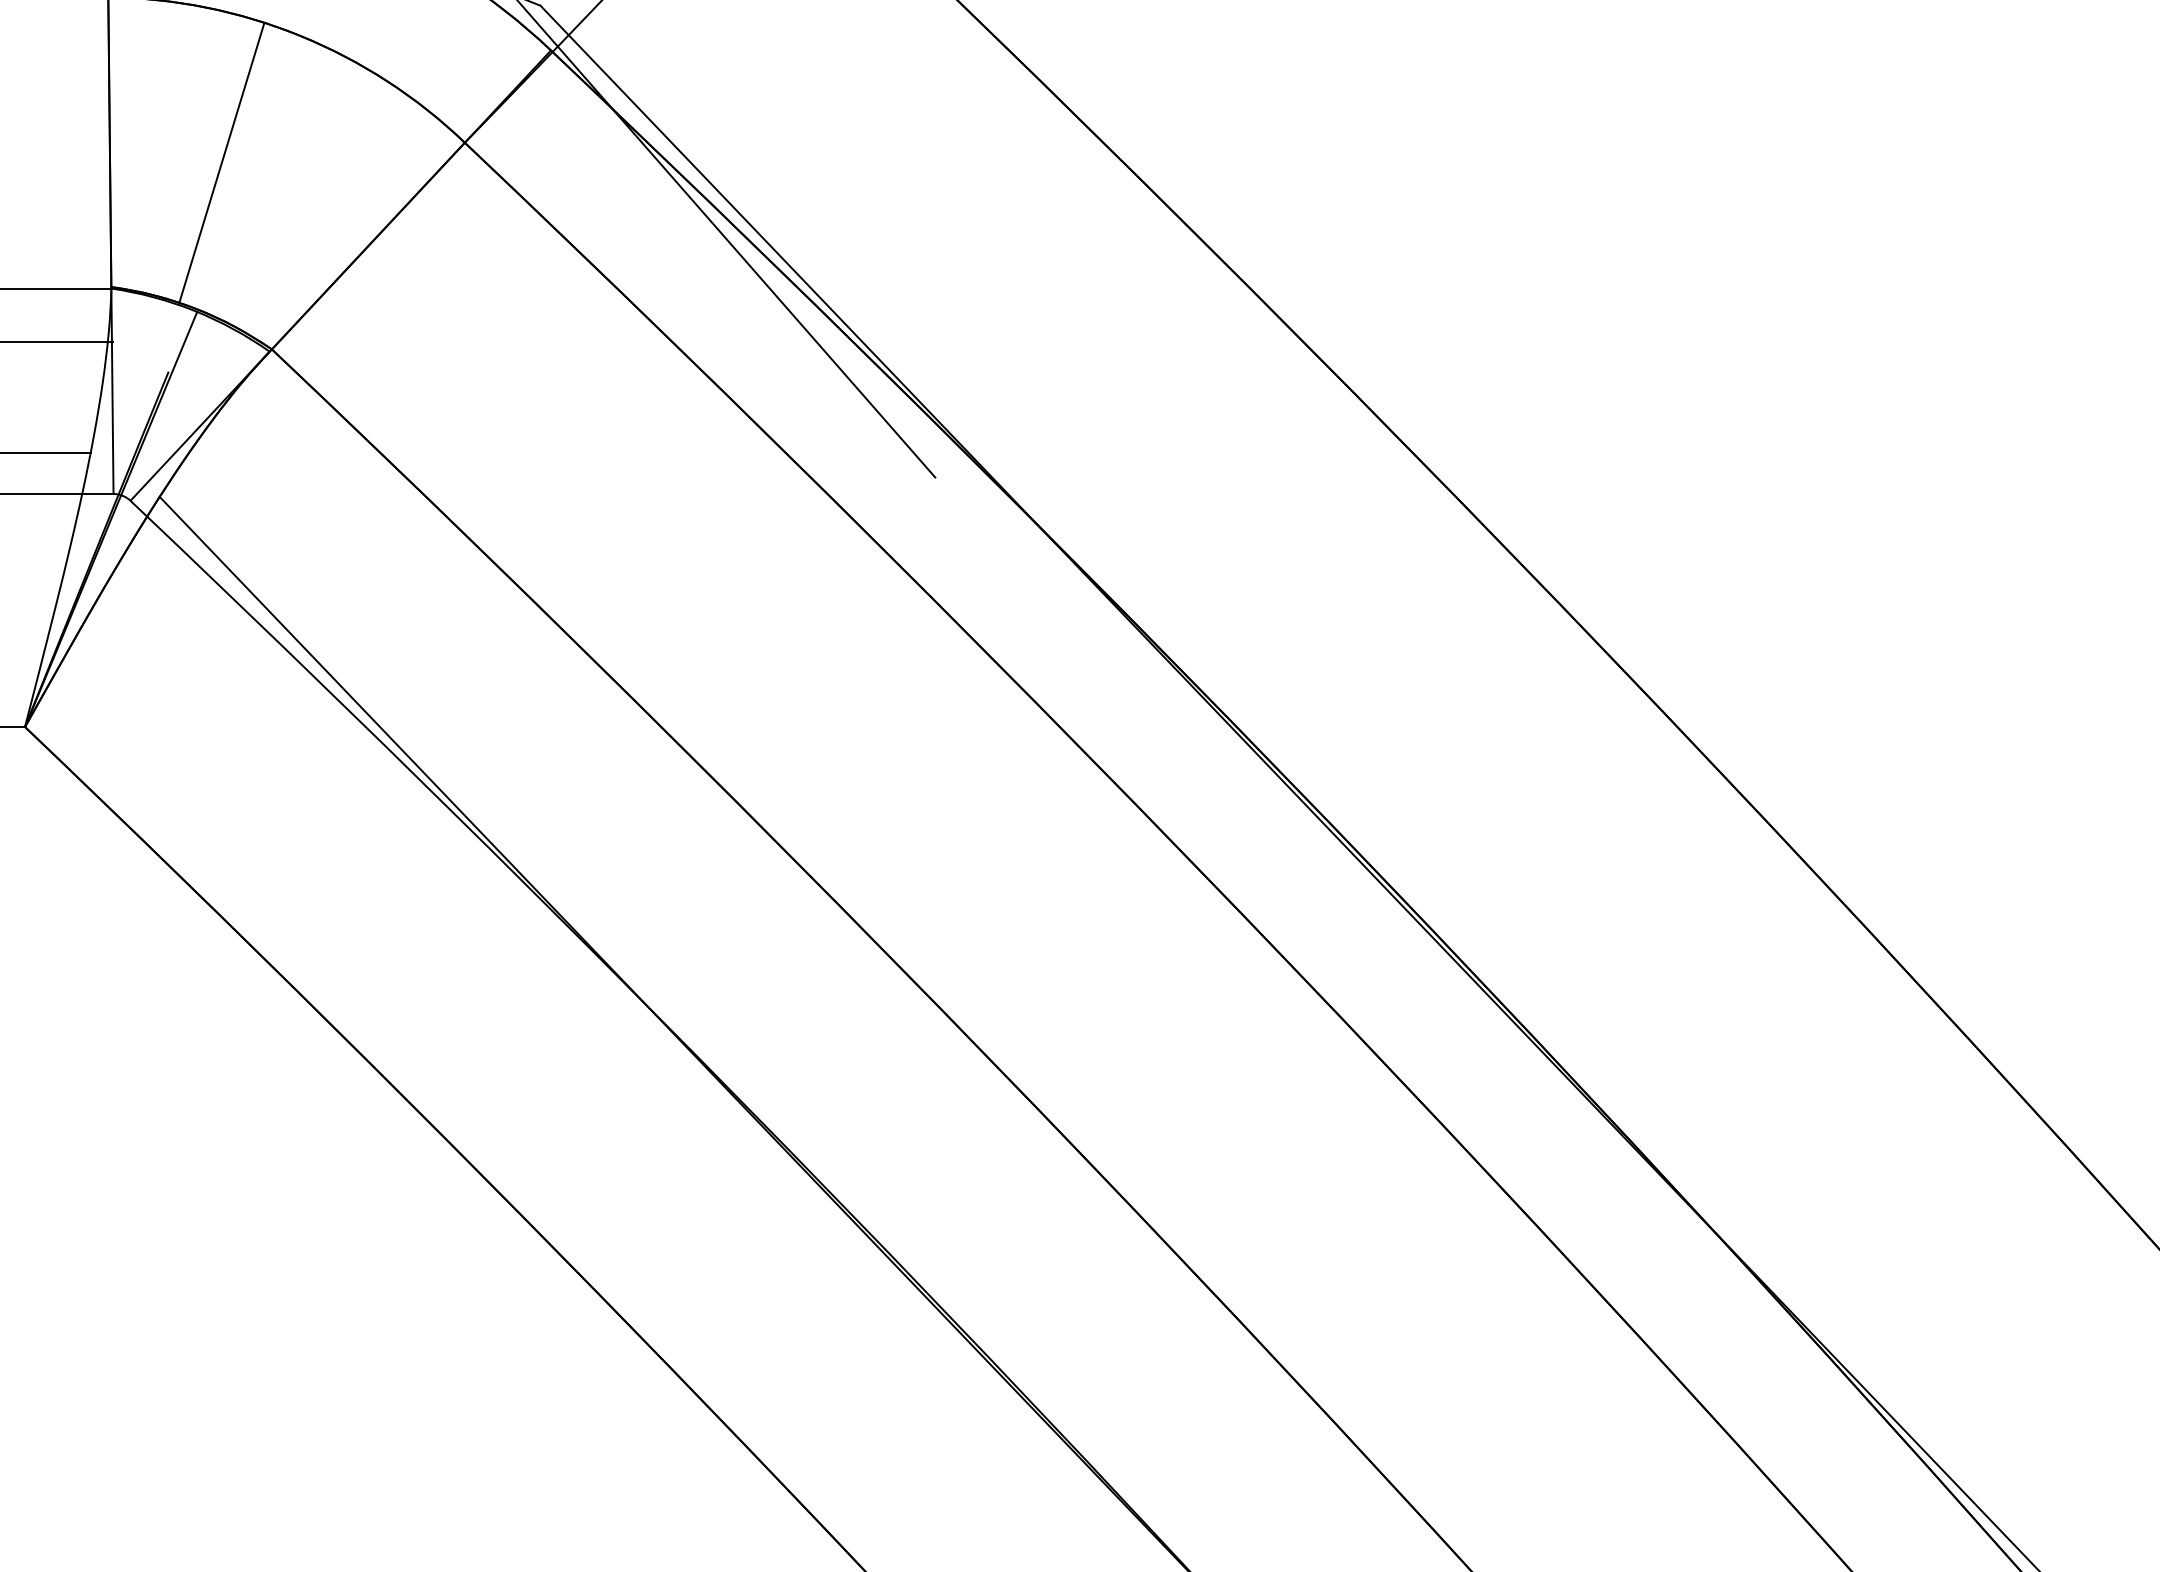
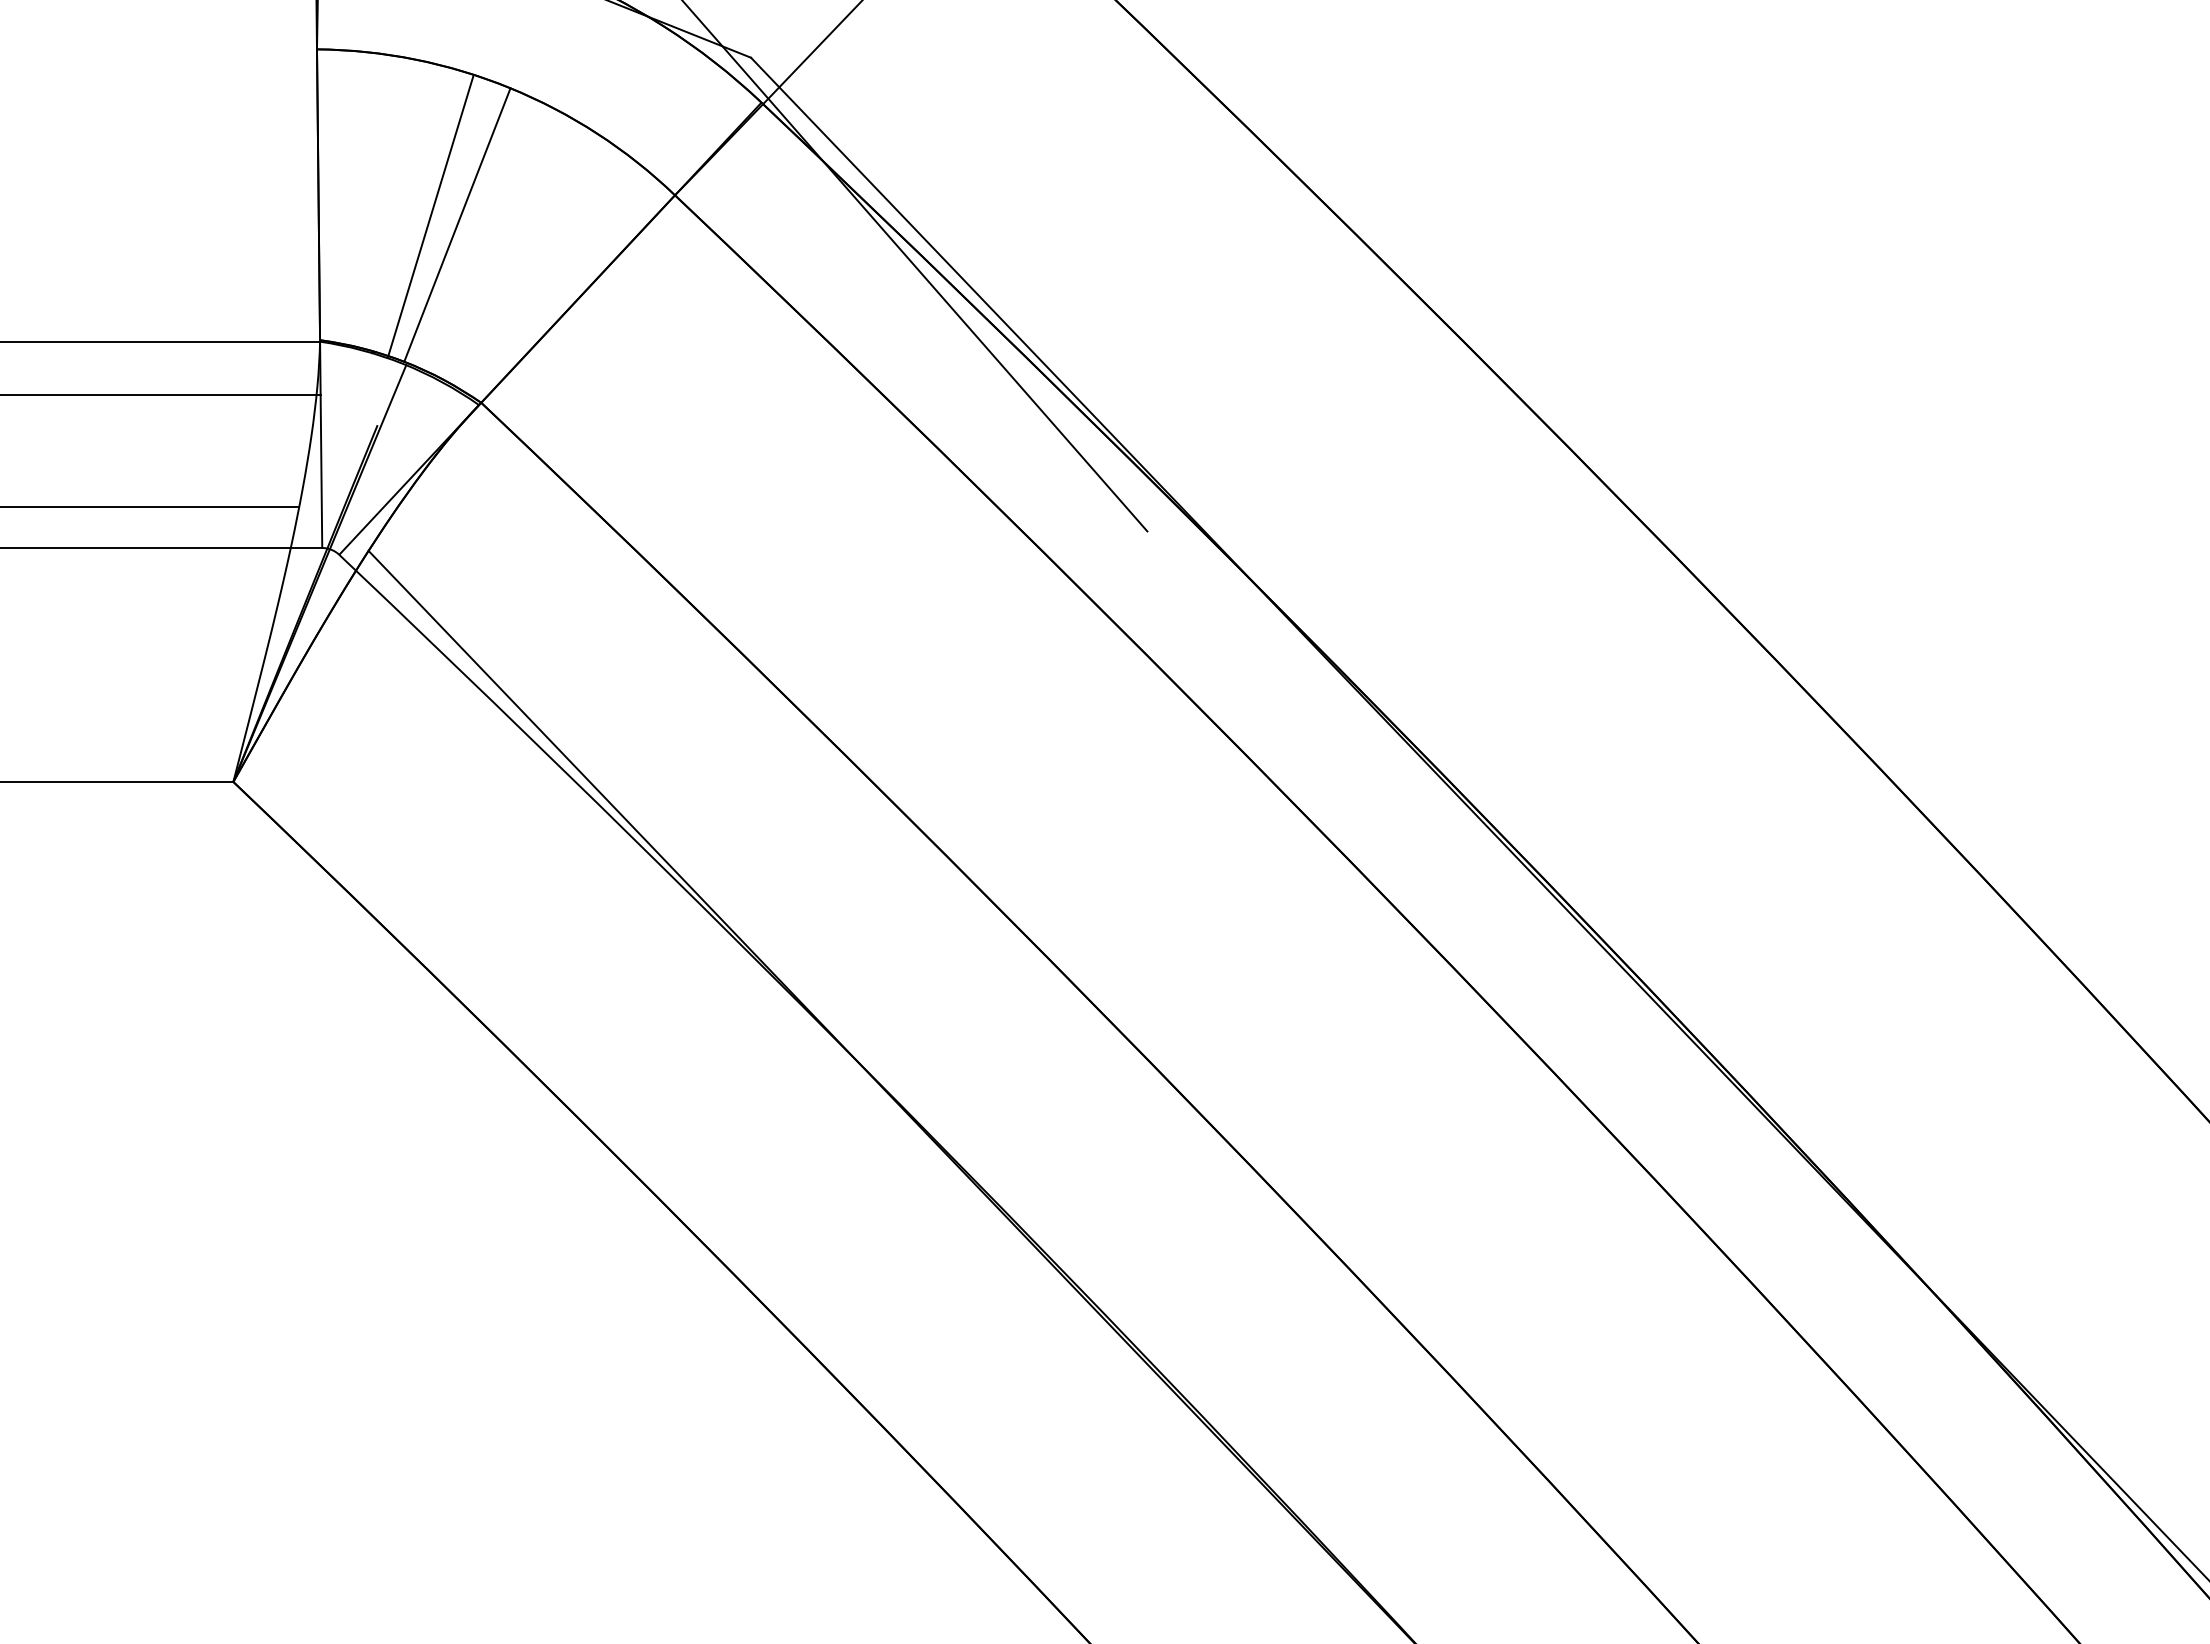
line: (248, 171) -> (457, 224), added

